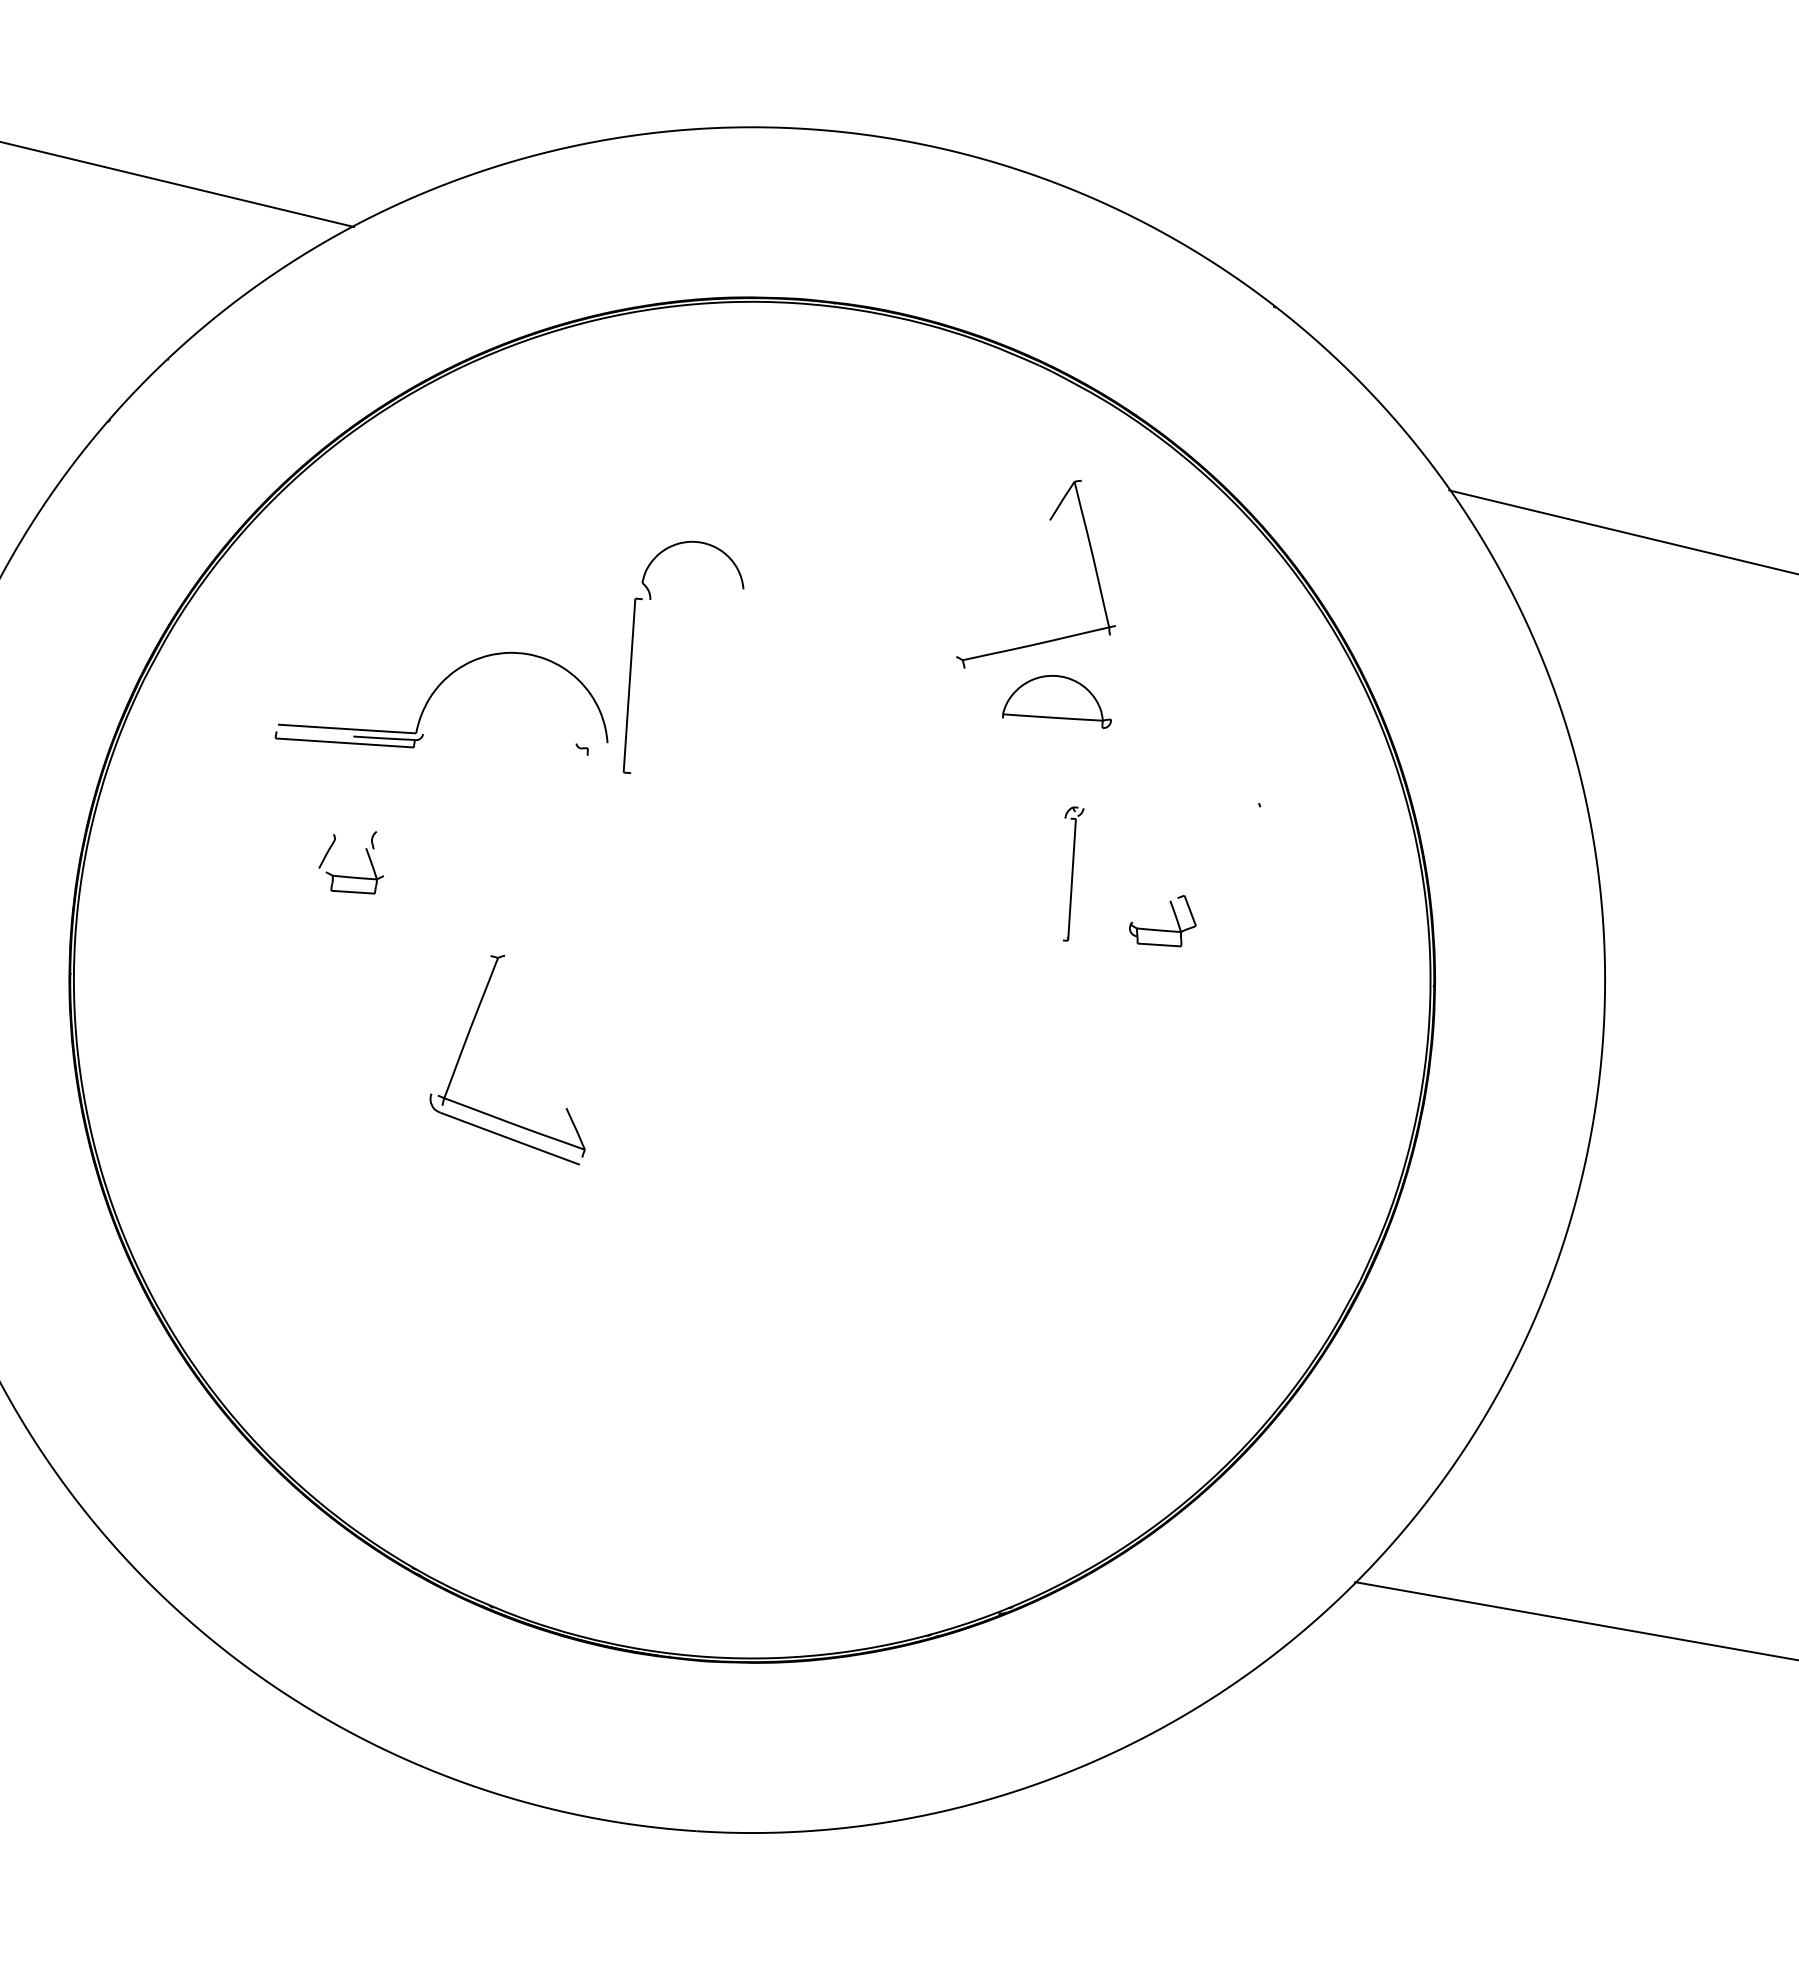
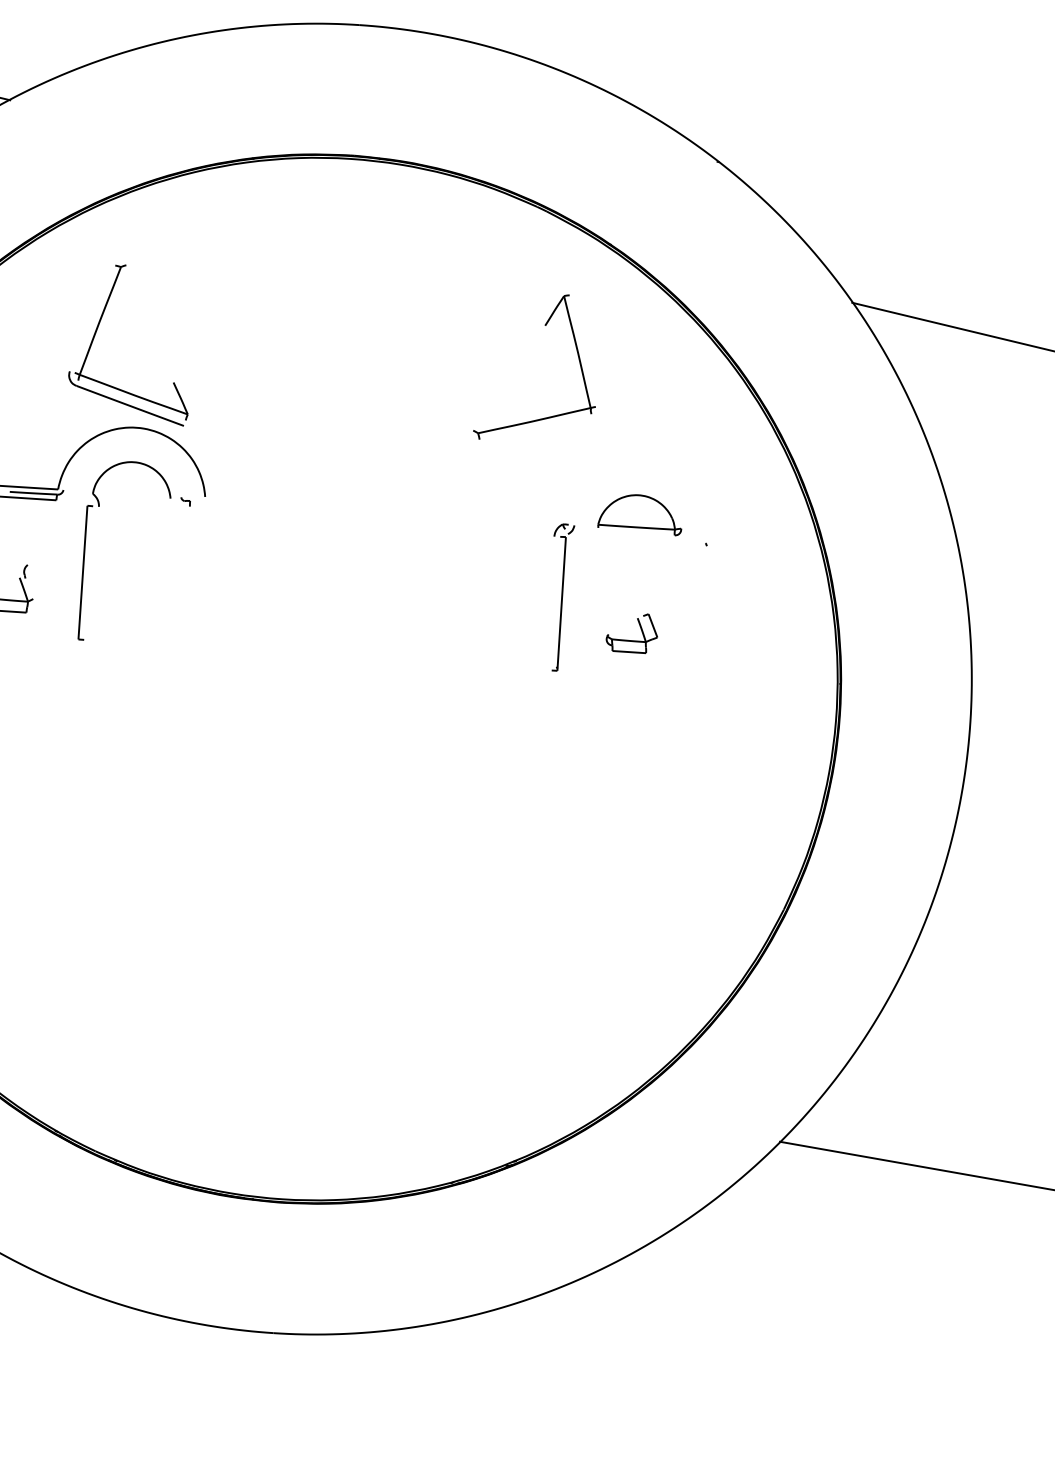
part: (632, 656) -> (85, 550), moved
part: (1056, 701) -> (639, 514), moved
part: (1073, 873) -> (563, 597), size x1.43
part: (466, 1042) -> (96, 332), moved

